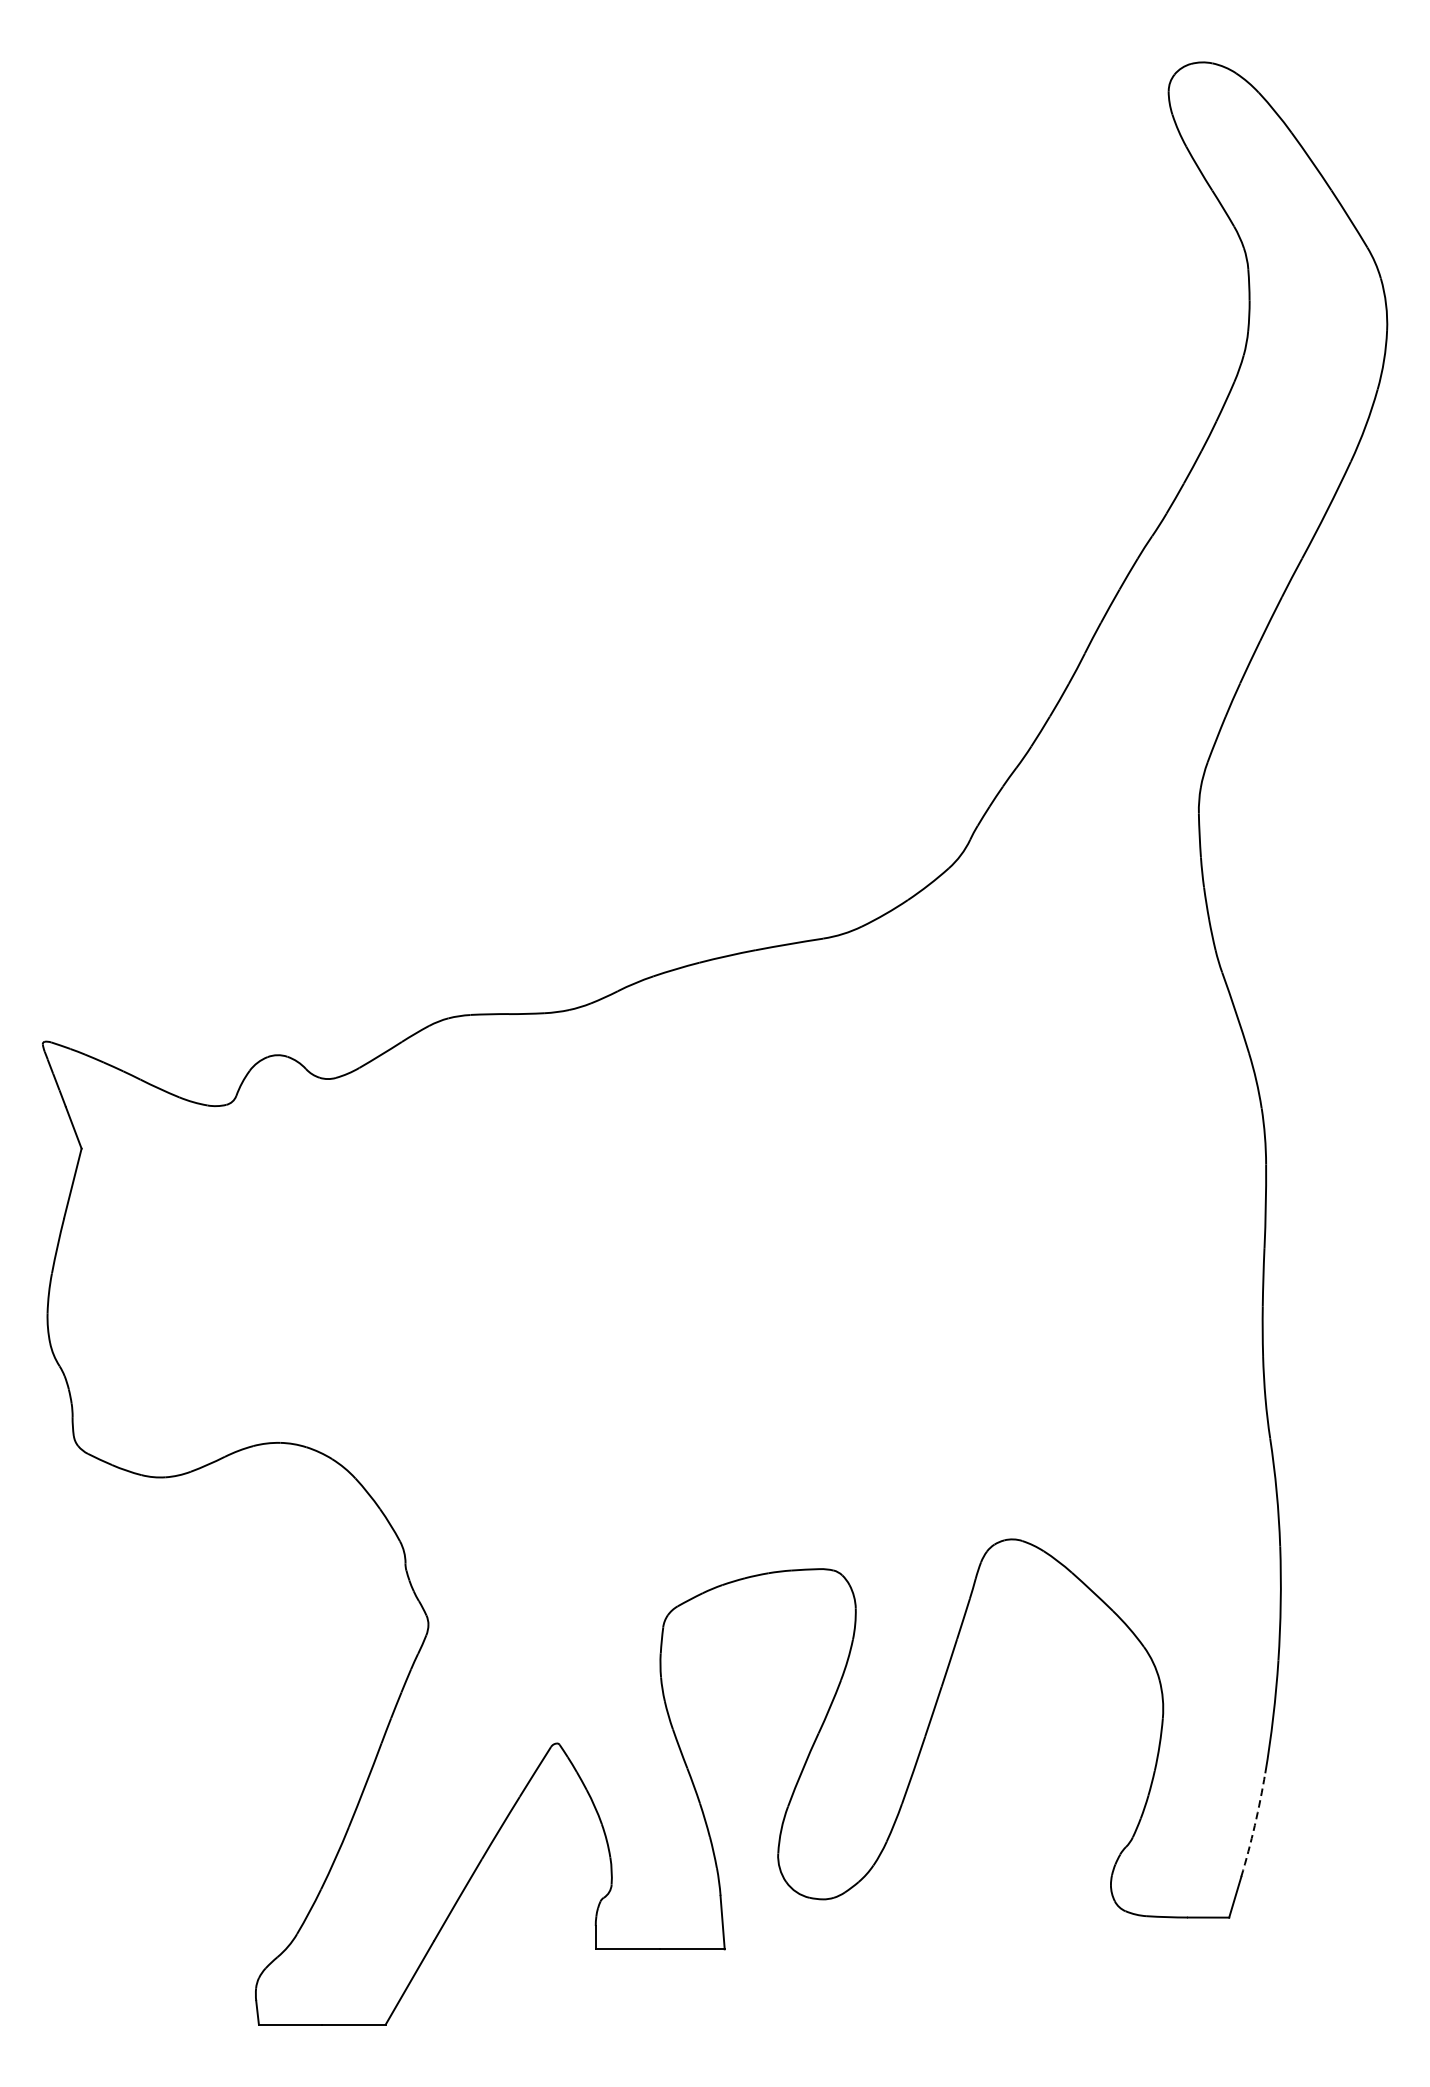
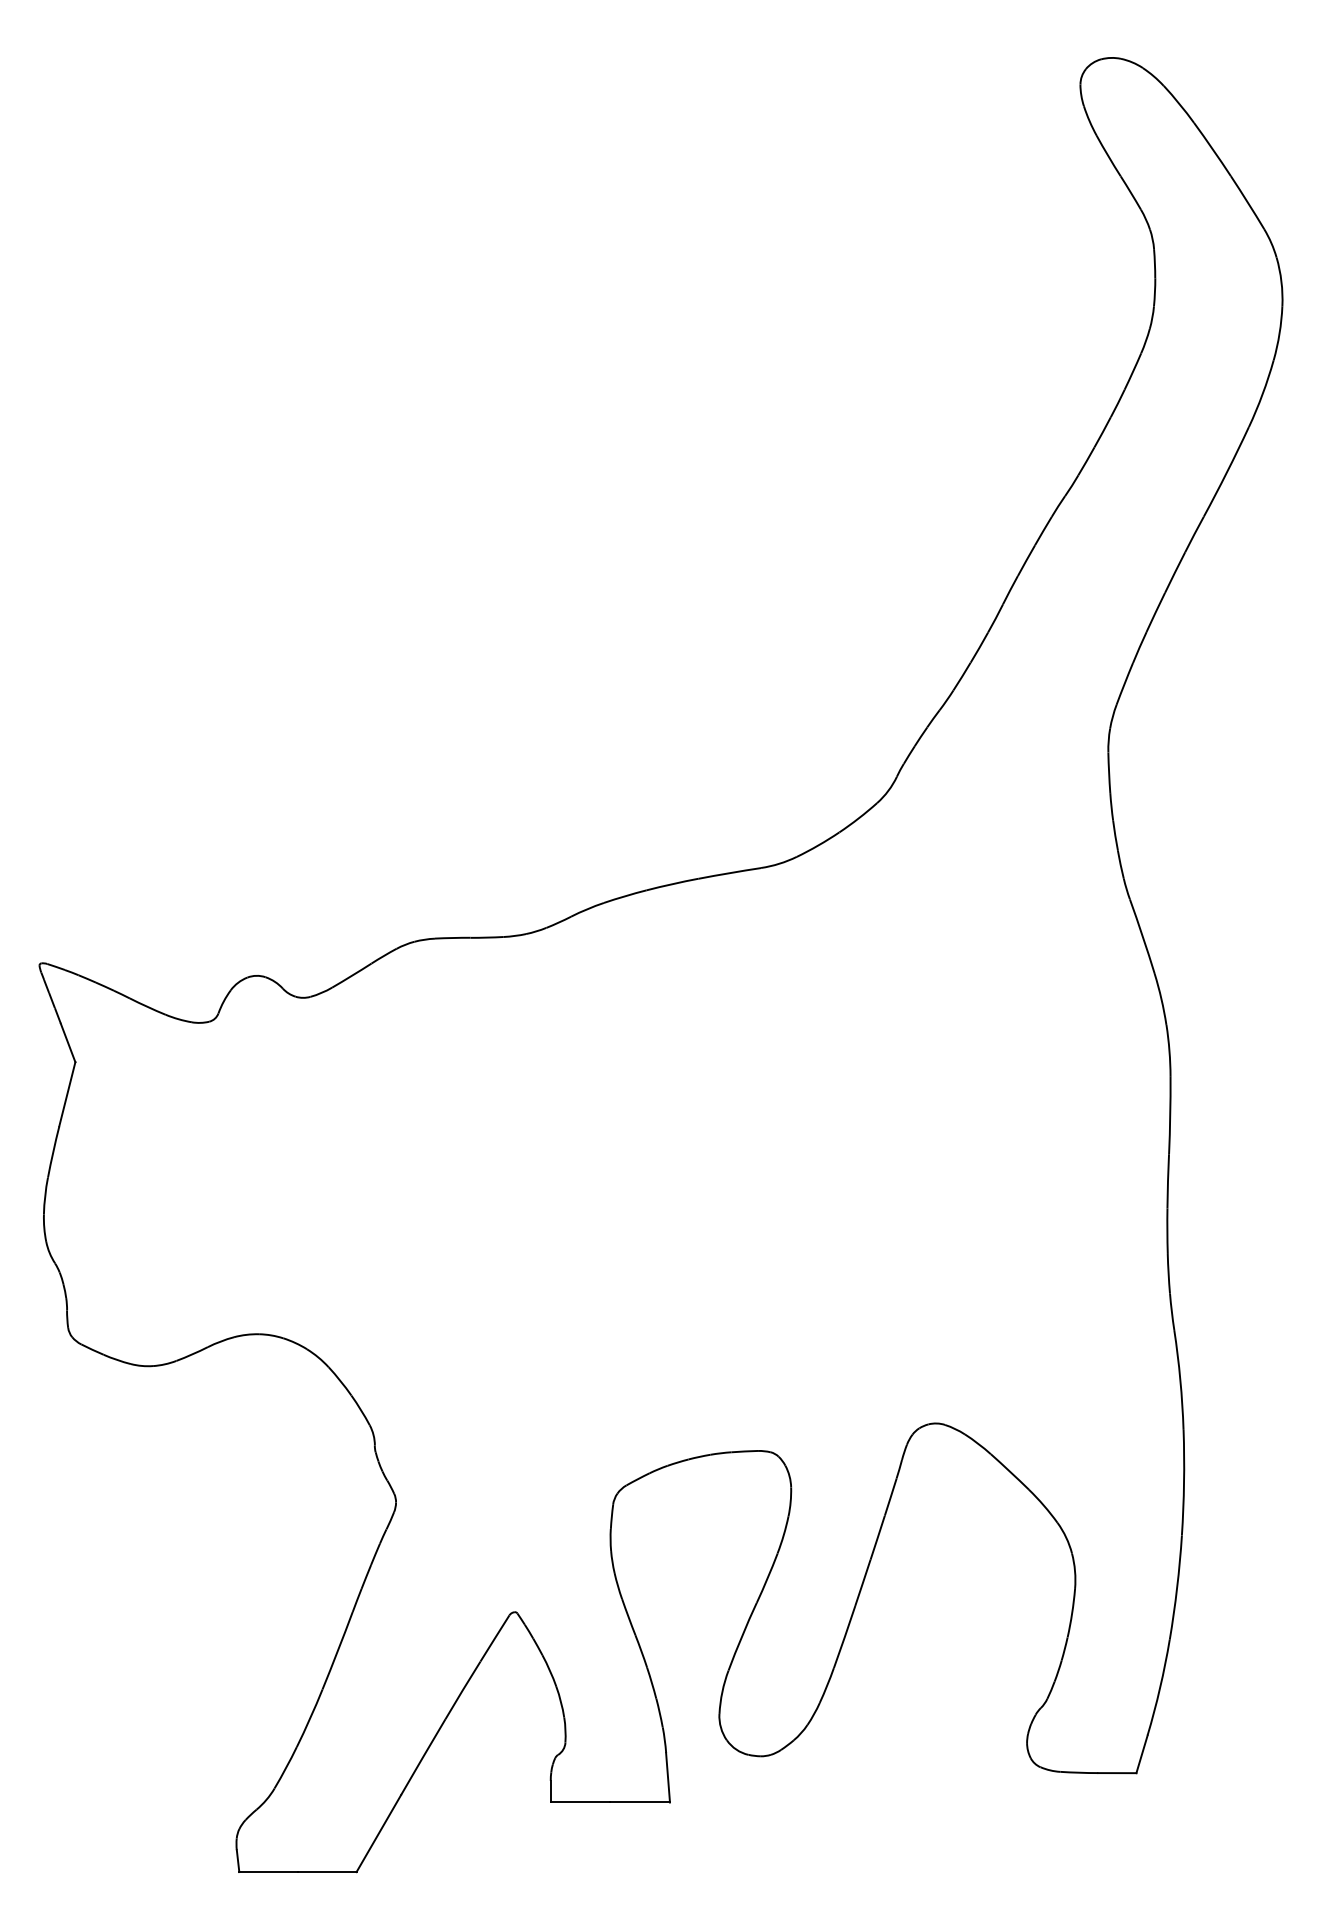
arc: (1255, 1824) -> (1160, 1687), dashed -> solid

